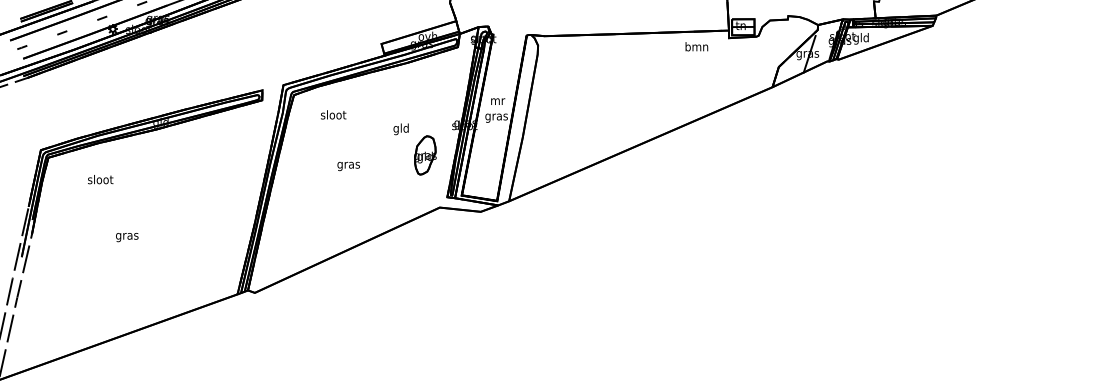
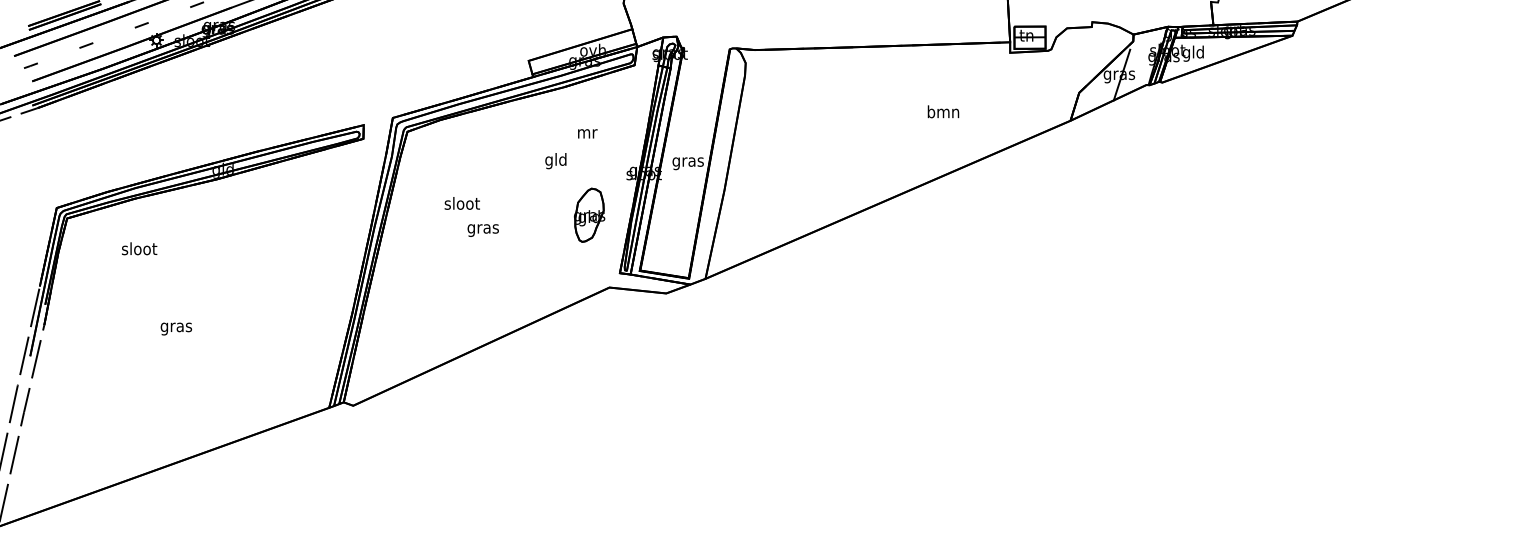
text: (696, 46) -> (942, 111), moved
text: (498, 101) -> (588, 133), moved
text: (333, 114) -> (462, 202), moved
text: (400, 129) -> (555, 161), moved

